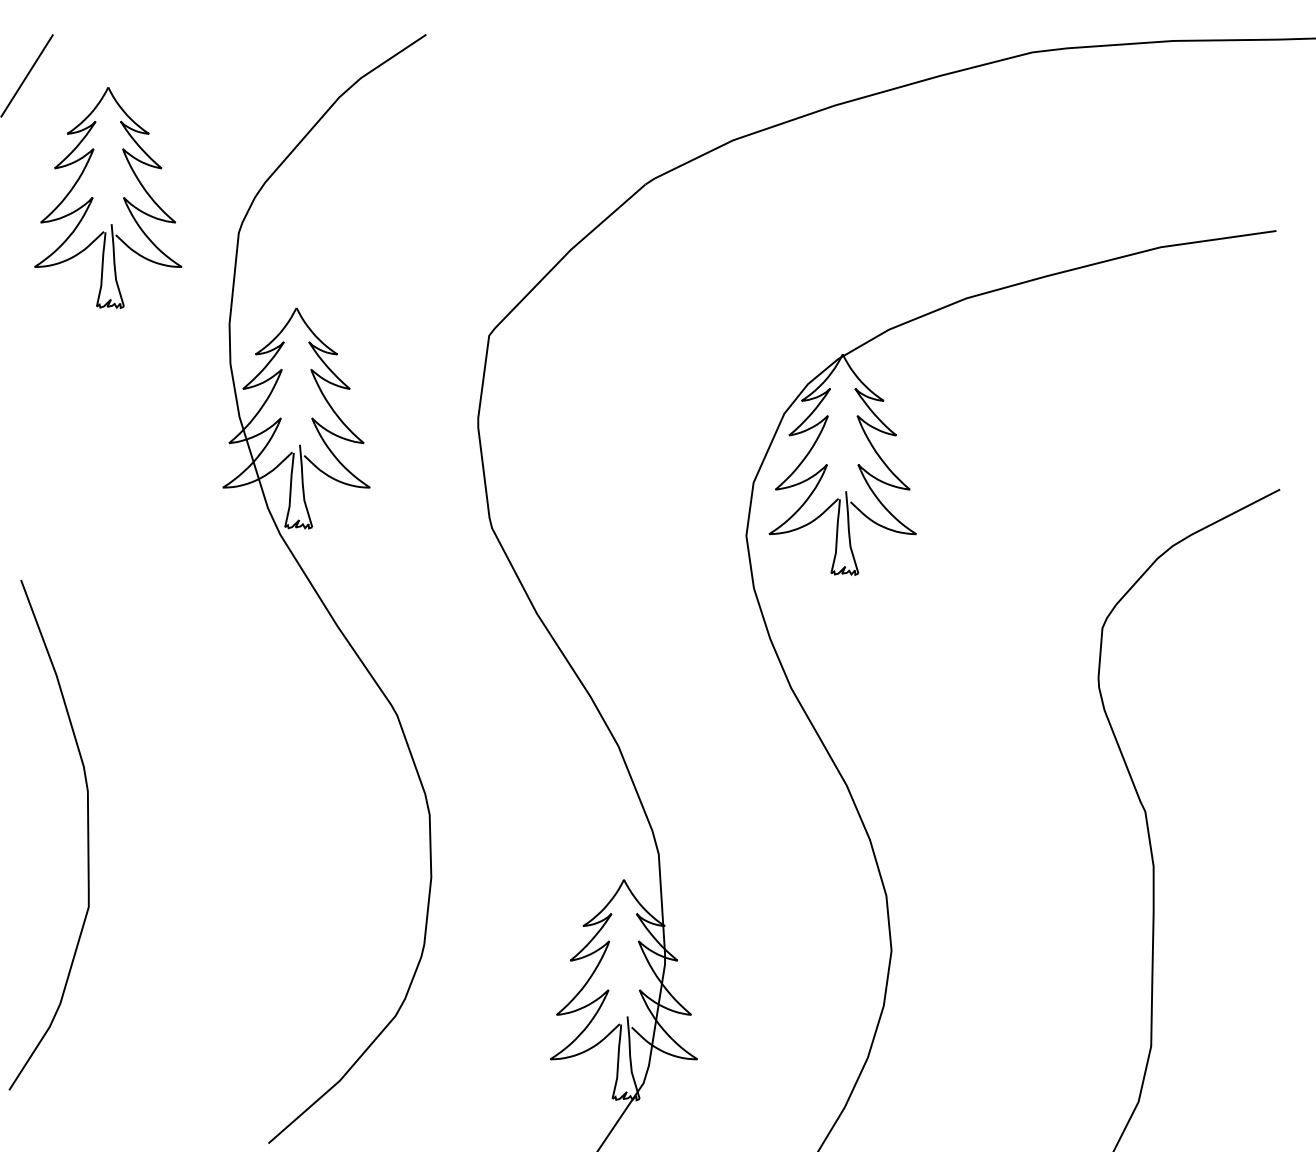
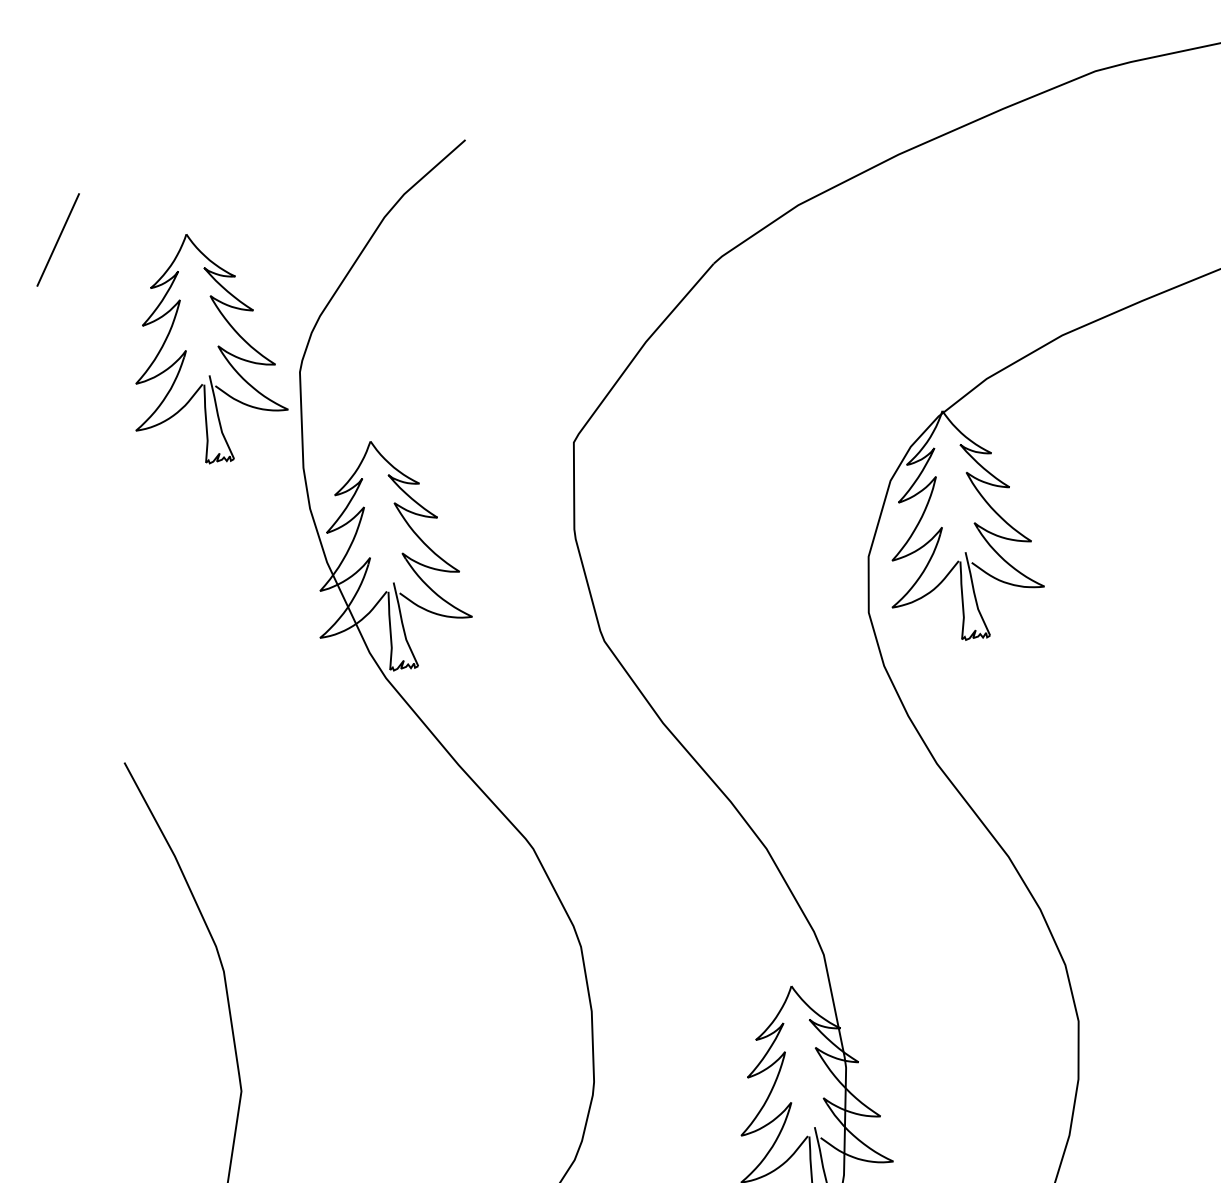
part: (93, 198) -> (187, 351), moved

